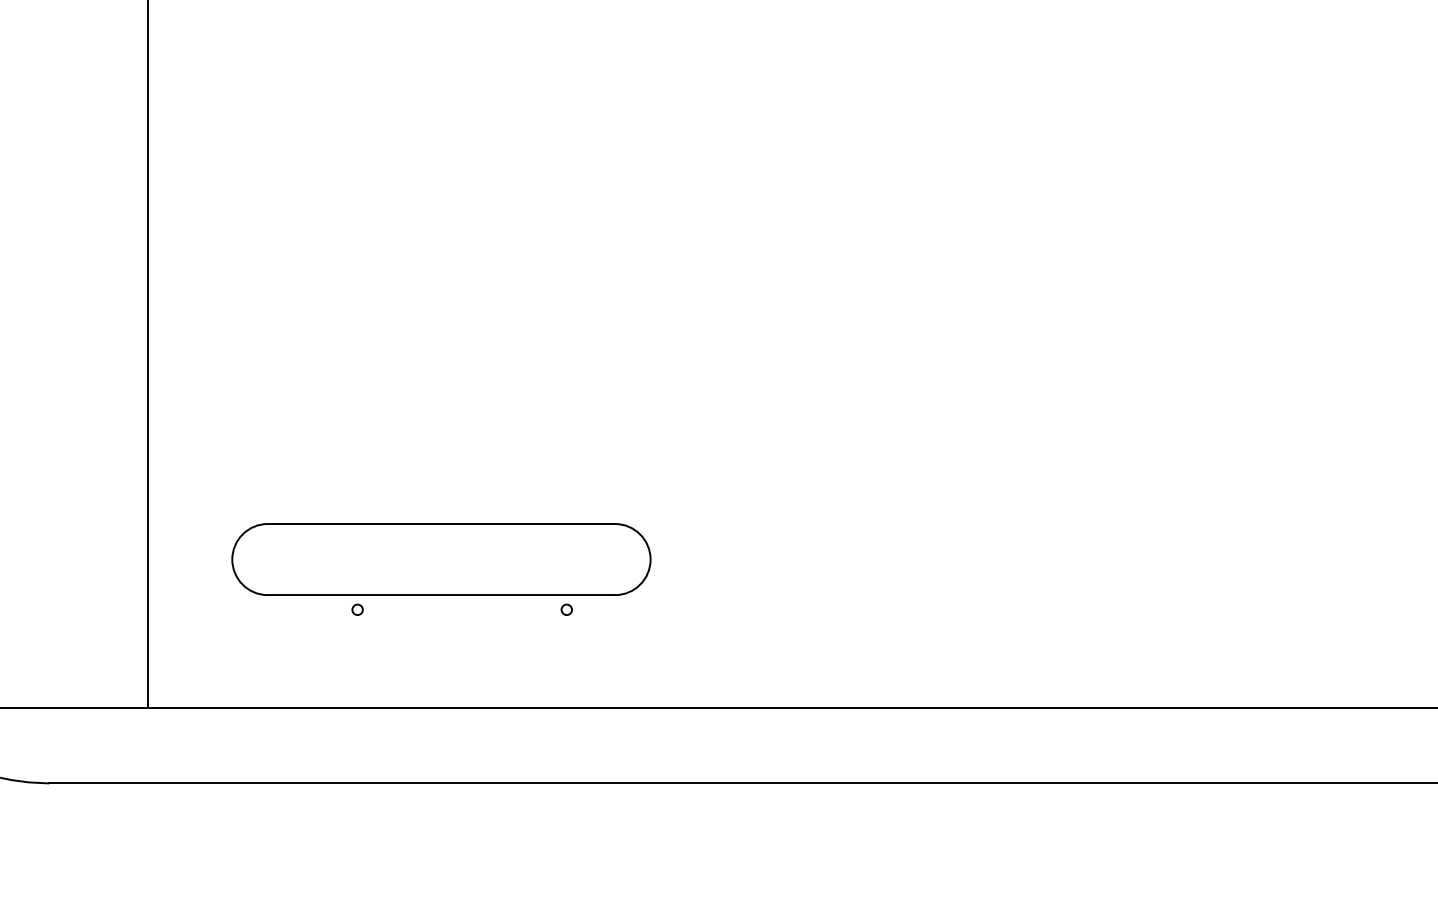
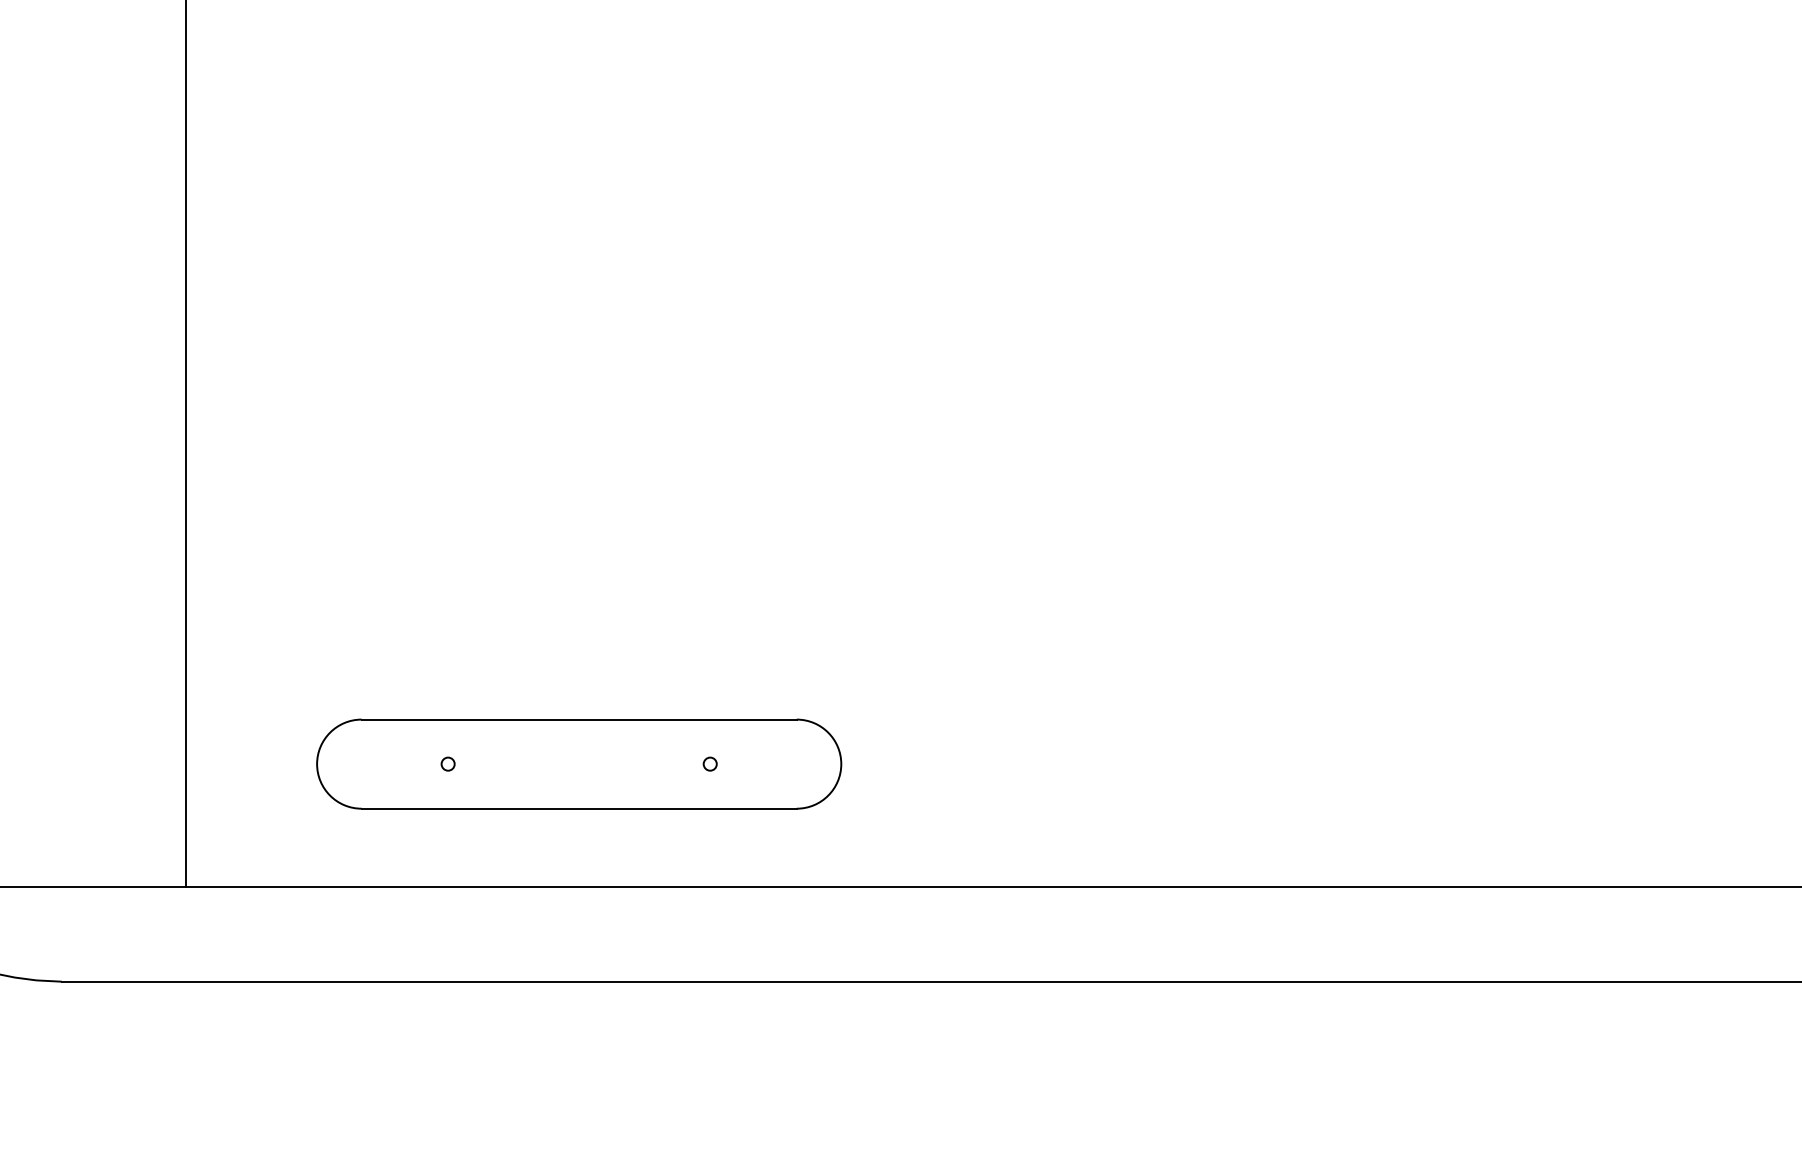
part: (441, 559) -> (579, 763), moved

